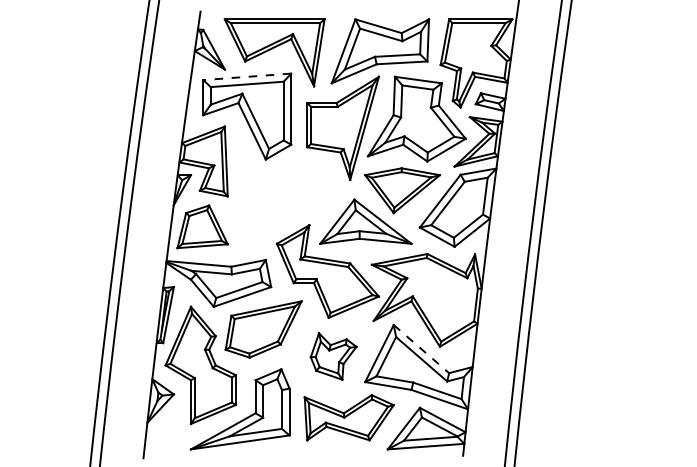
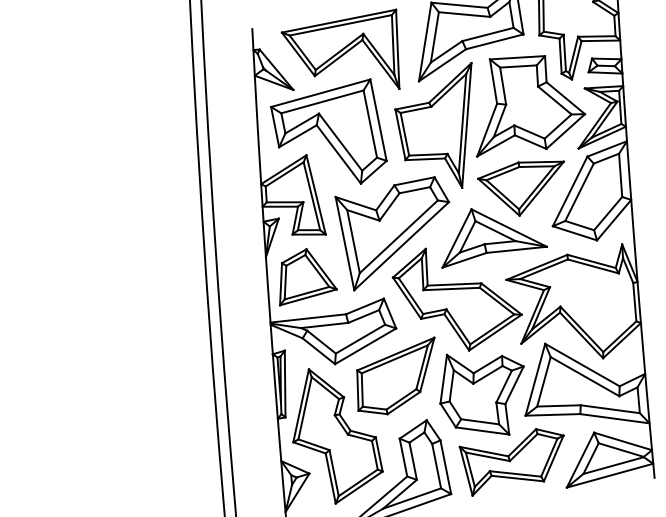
line: (246, 76) -> (319, 93), dashed -> solid
part: (289, 207) -> (398, 233), added
line: (421, 349) -> (582, 365), dashed -> solid
part: (333, 356) -> (483, 393), size x1.67

